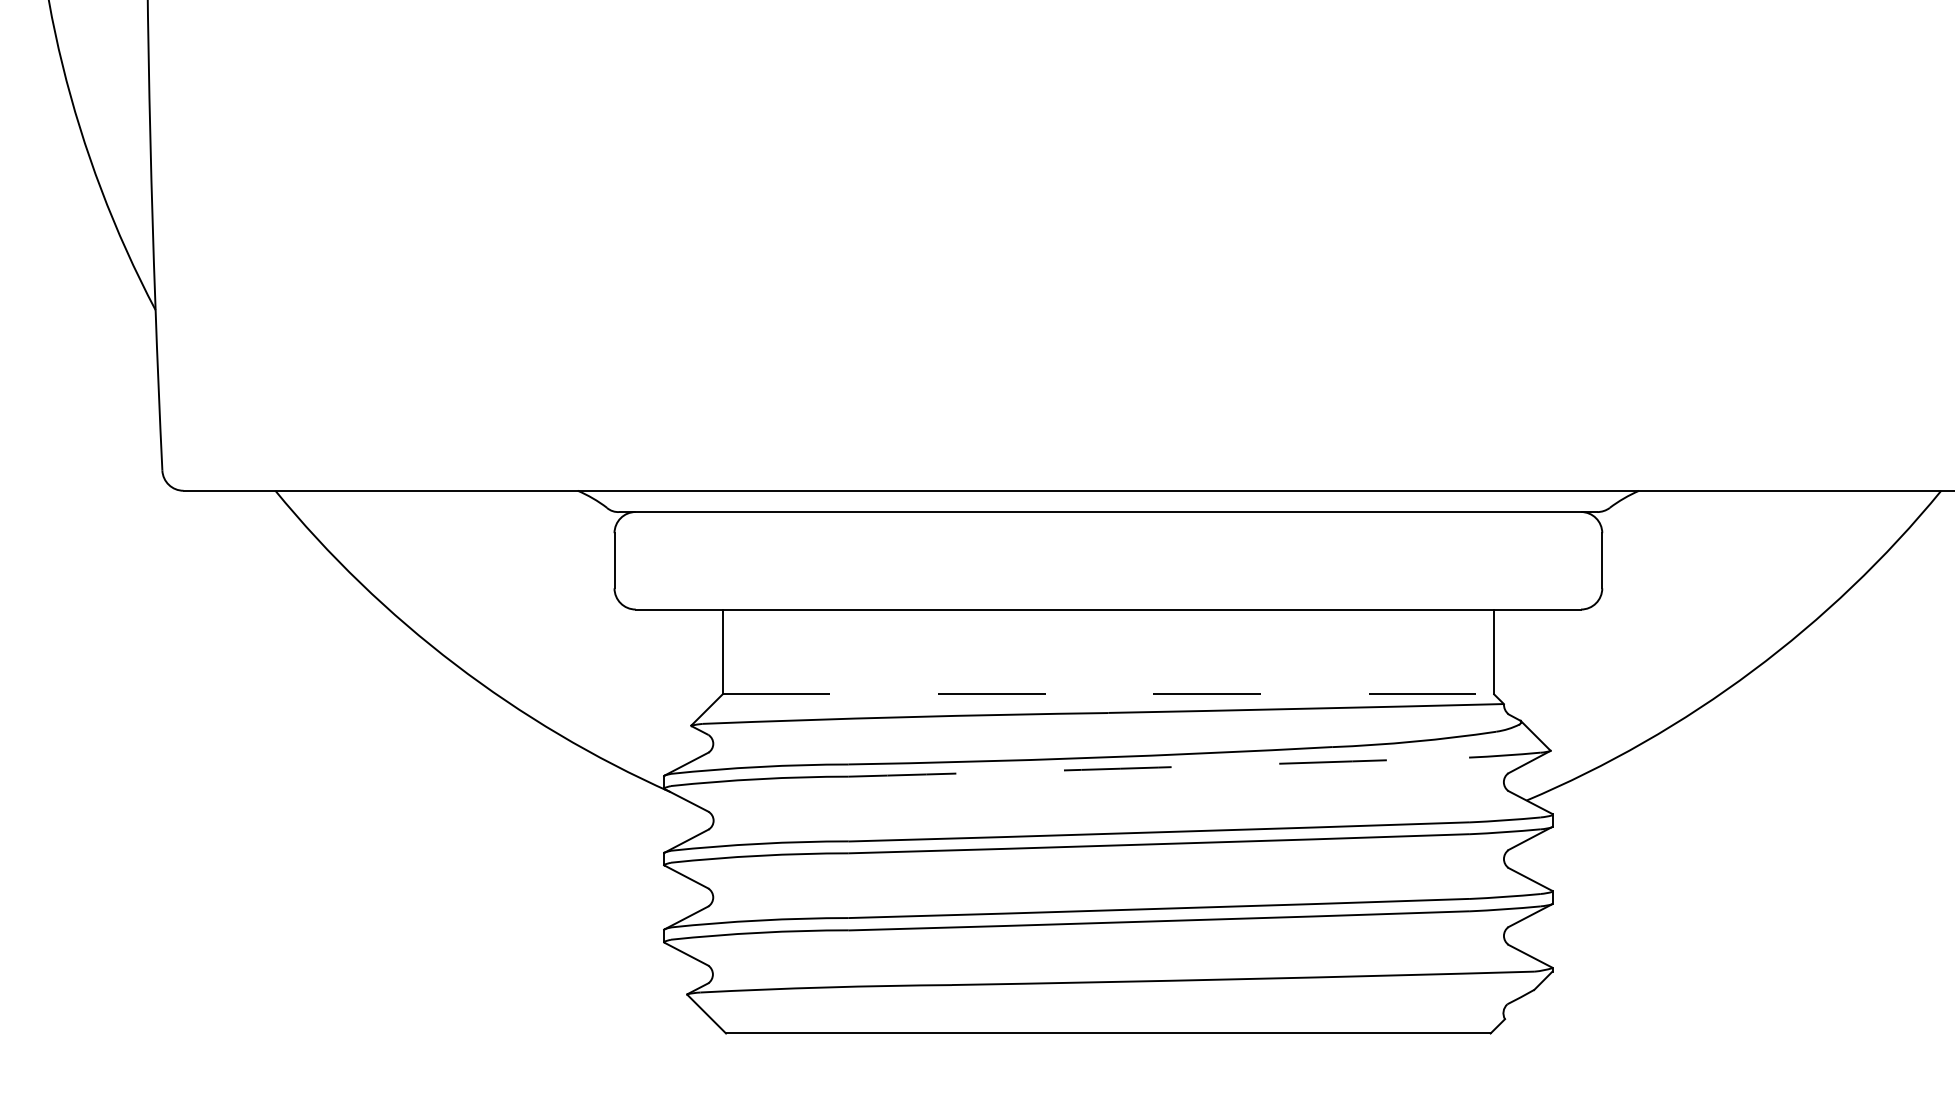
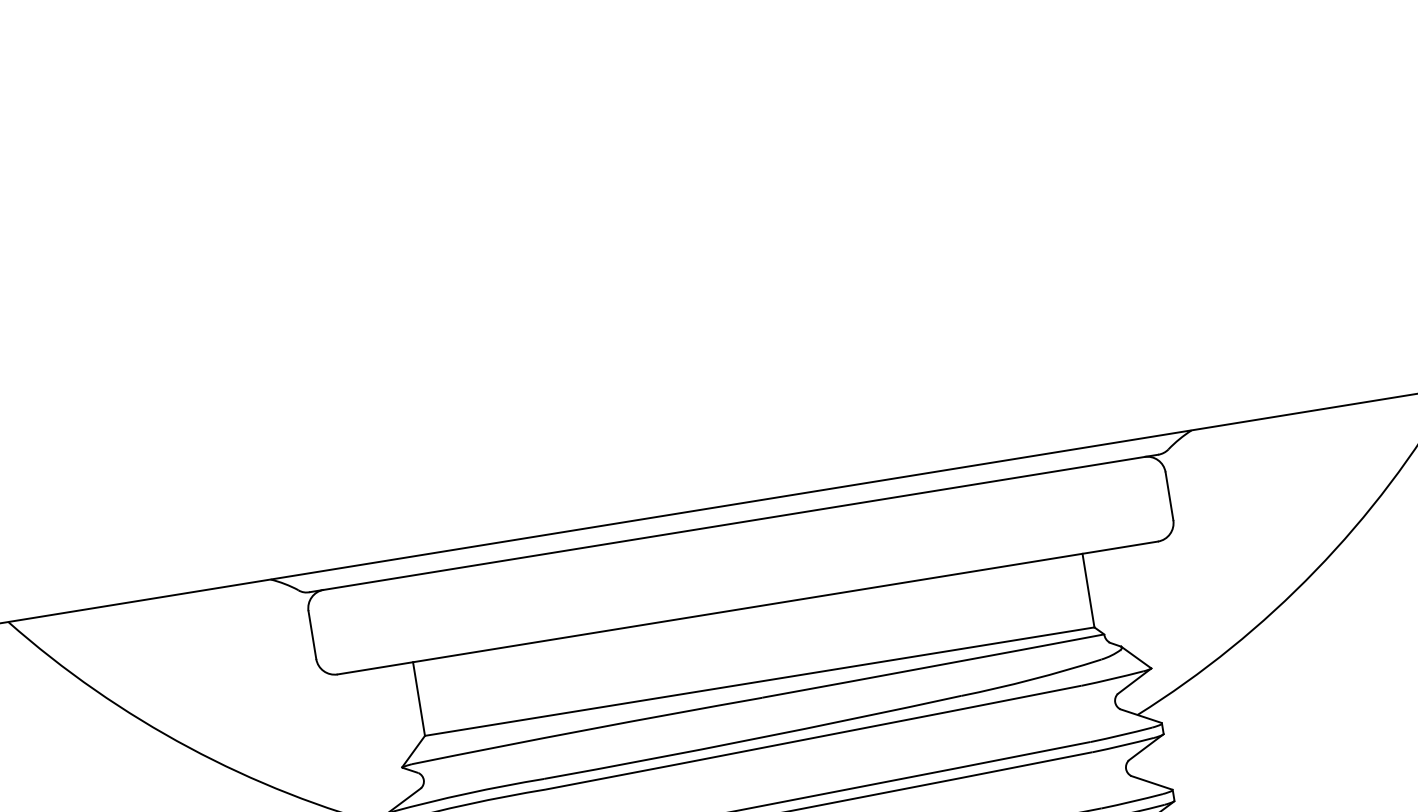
line: (1108, 694) -> (759, 681), dashed -> solid
arc: (1158, 767) -> (813, 738), dashed -> solid

